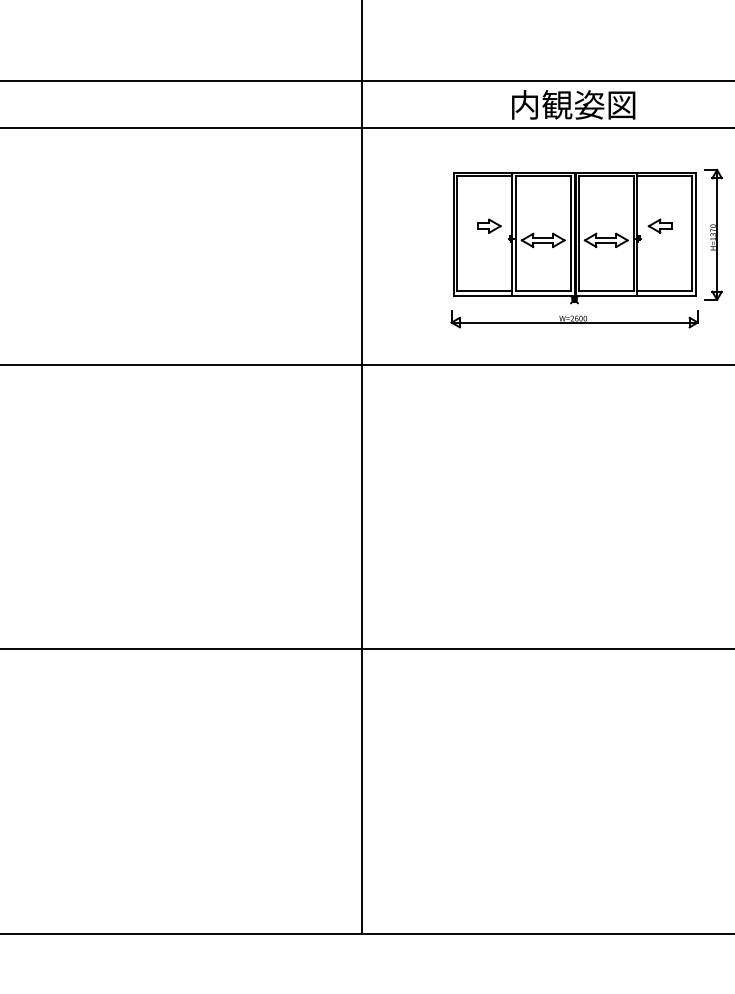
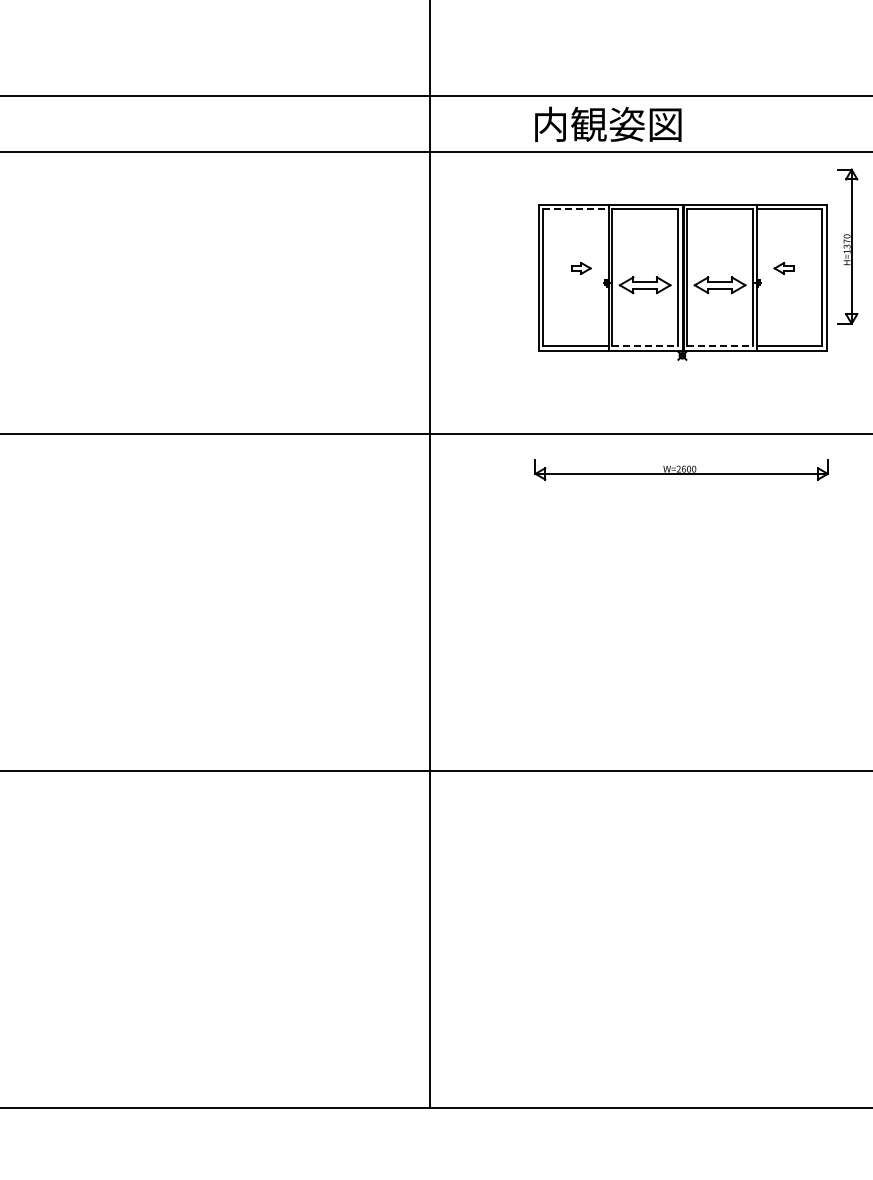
text: (573, 104) -> (608, 123), moved
line: (484, 176) -> (575, 209), solid -> dashed
part: (489, 226) -> (581, 268), size x0.7
part: (659, 226) -> (783, 268), size x0.7
part: (713, 234) -> (847, 246), moved
line: (543, 291) -> (645, 345), solid -> dashed
line: (606, 291) -> (720, 345), solid -> dashed
part: (574, 318) -> (681, 469), moved

